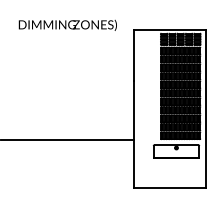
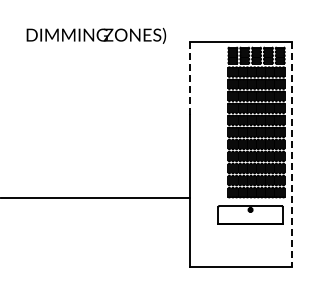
line: (133, 55) -> (189, 78), solid -> dashed
line: (205, 109) -> (291, 155), solid -> dashed

